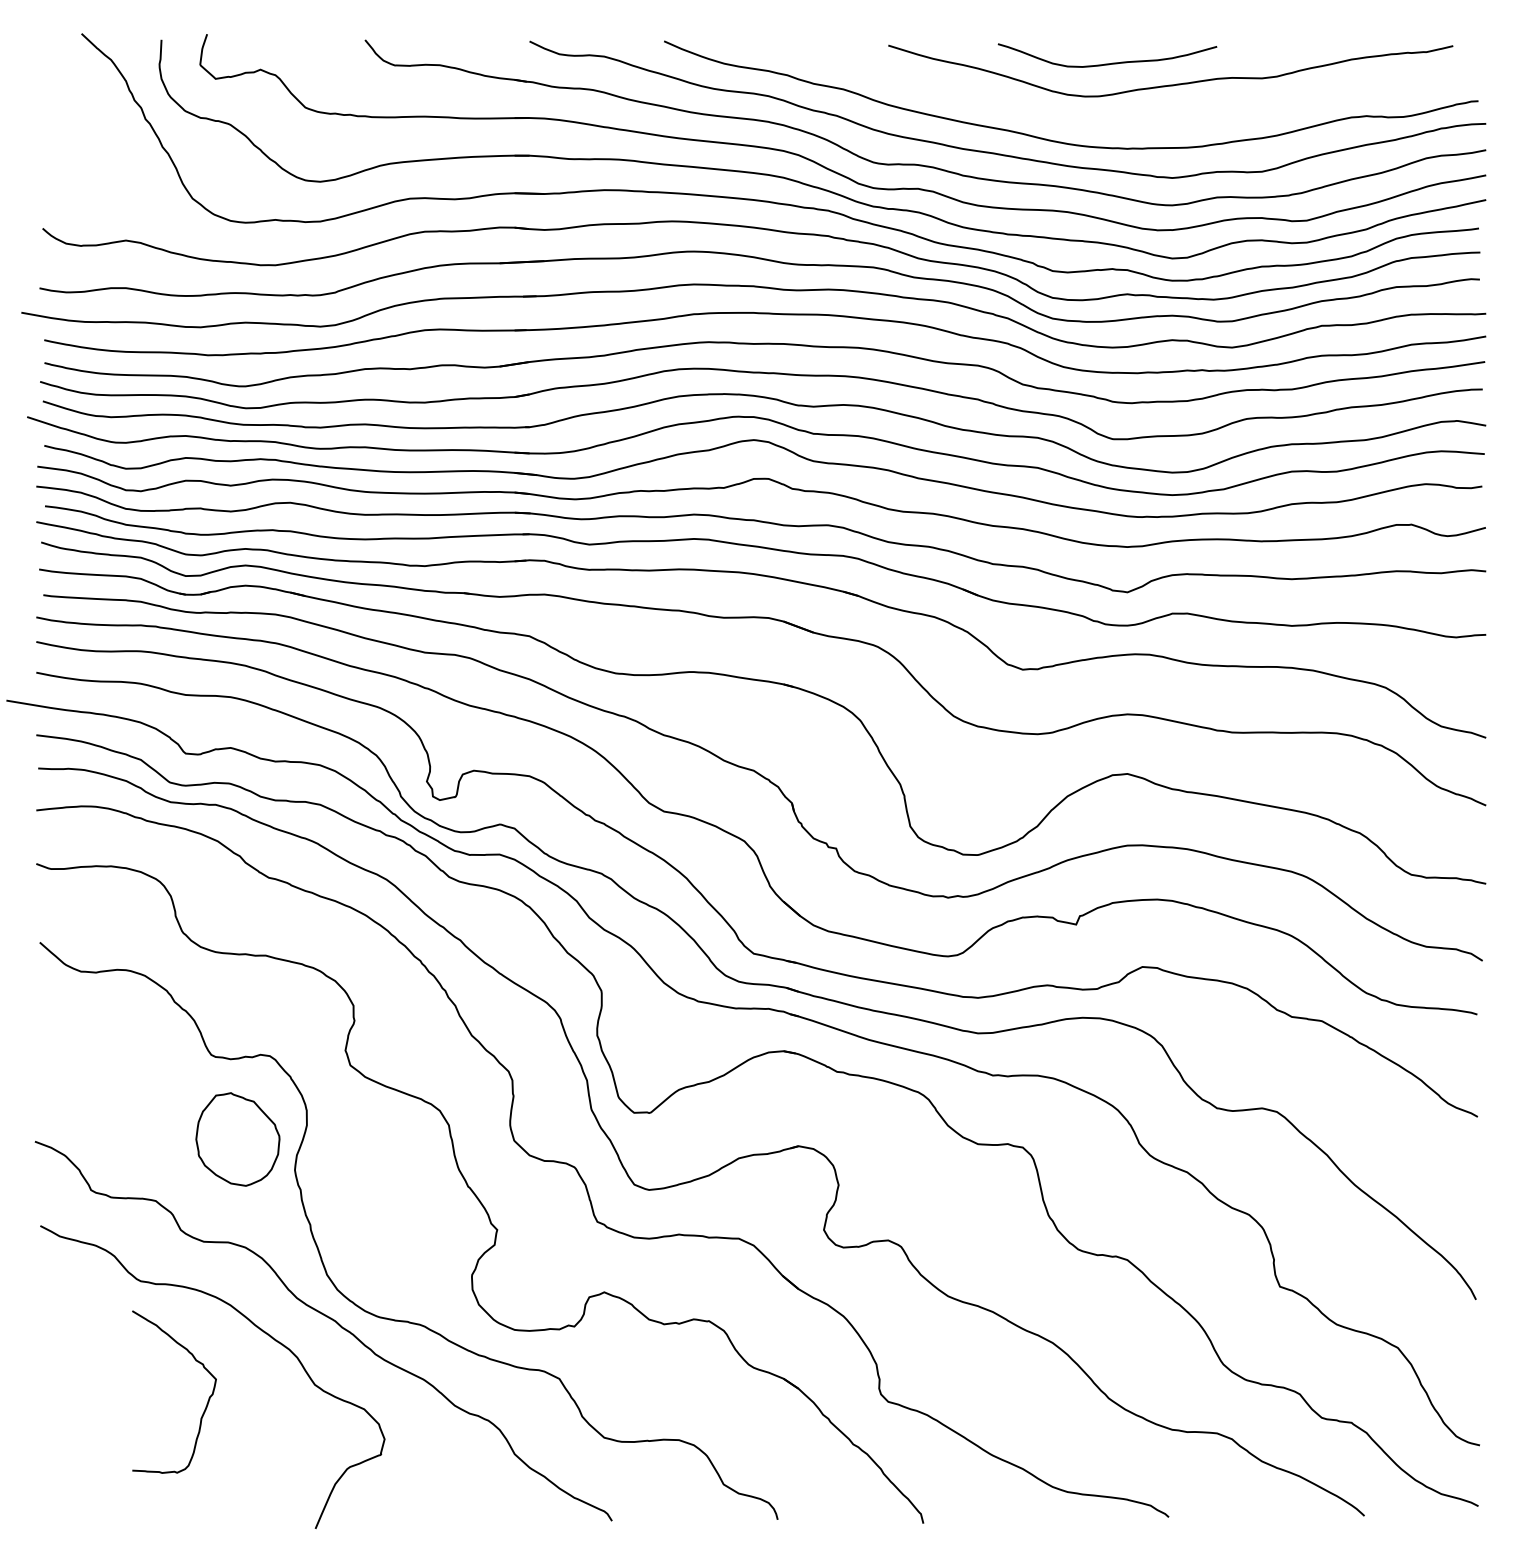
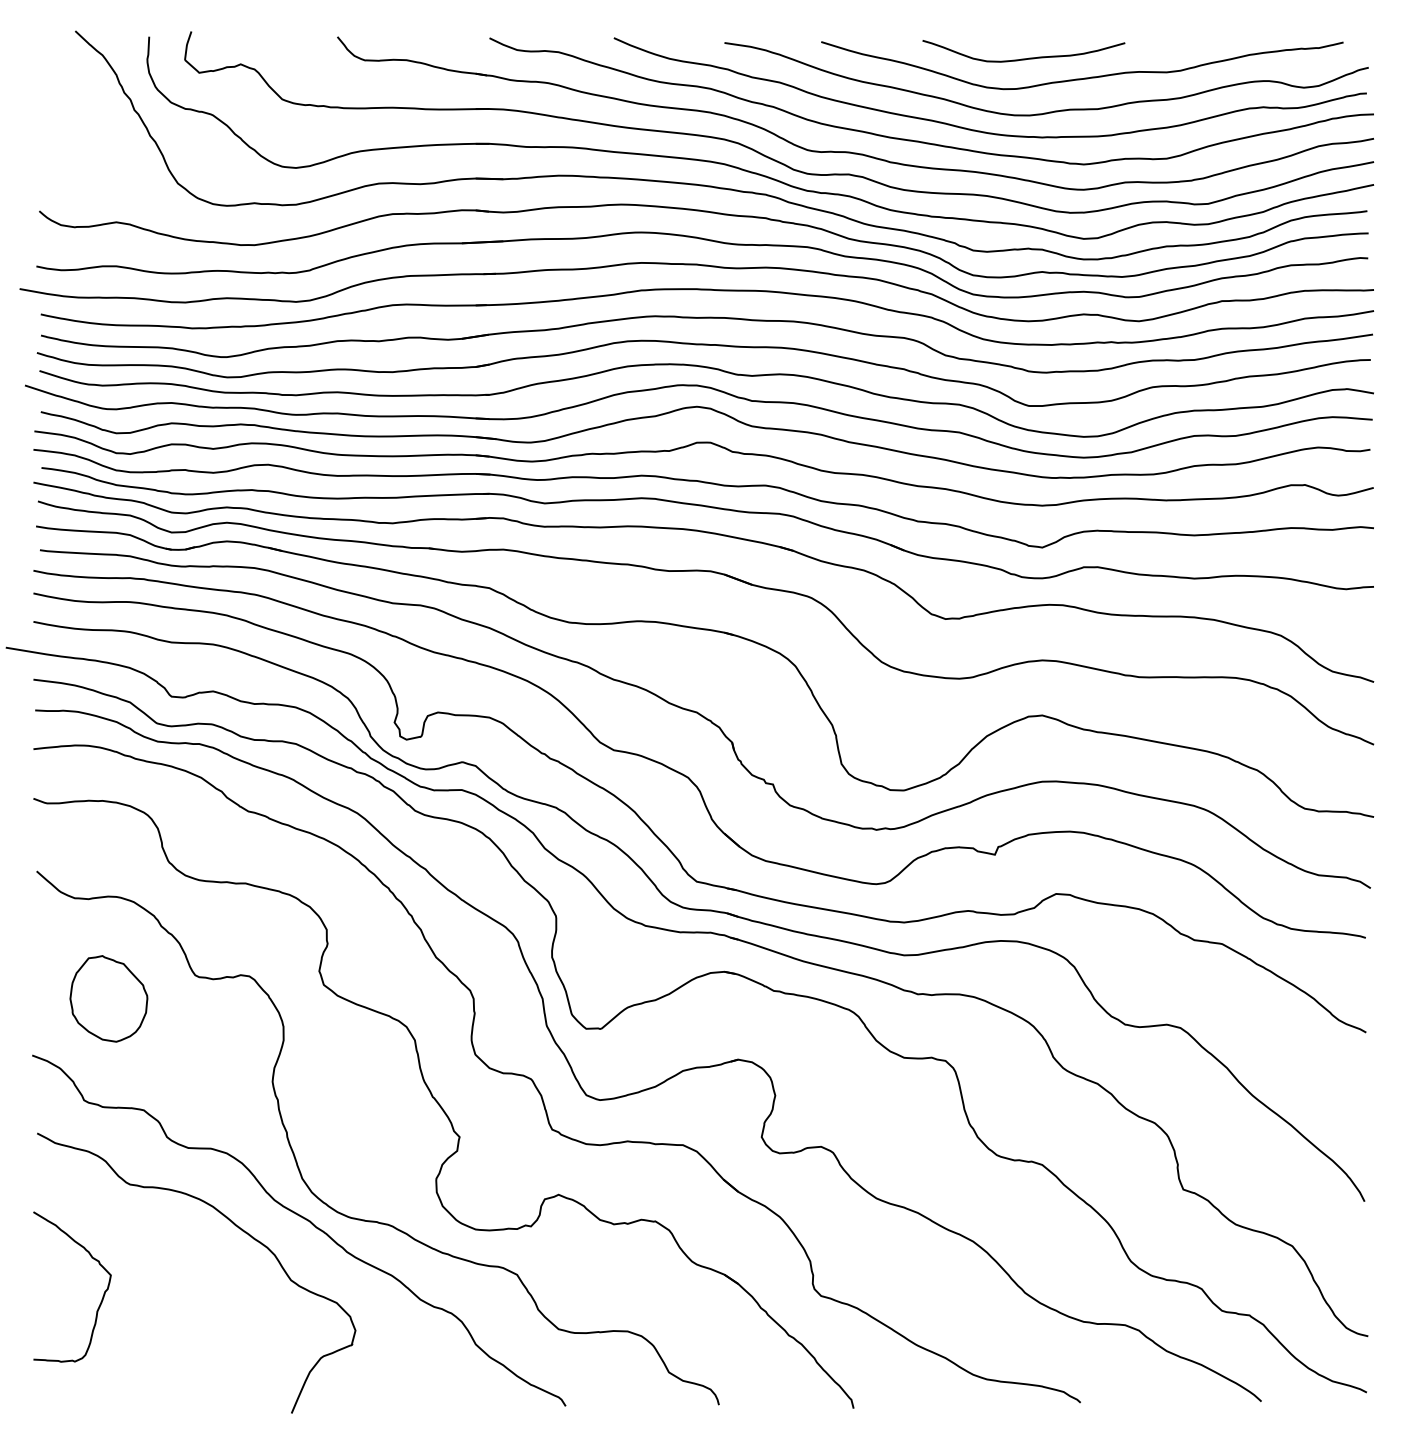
curve: (1136, 120) -> (1050, 111), added
part: (237, 1139) -> (108, 998), moved
curve: (206, 1403) -> (102, 1297), moved

